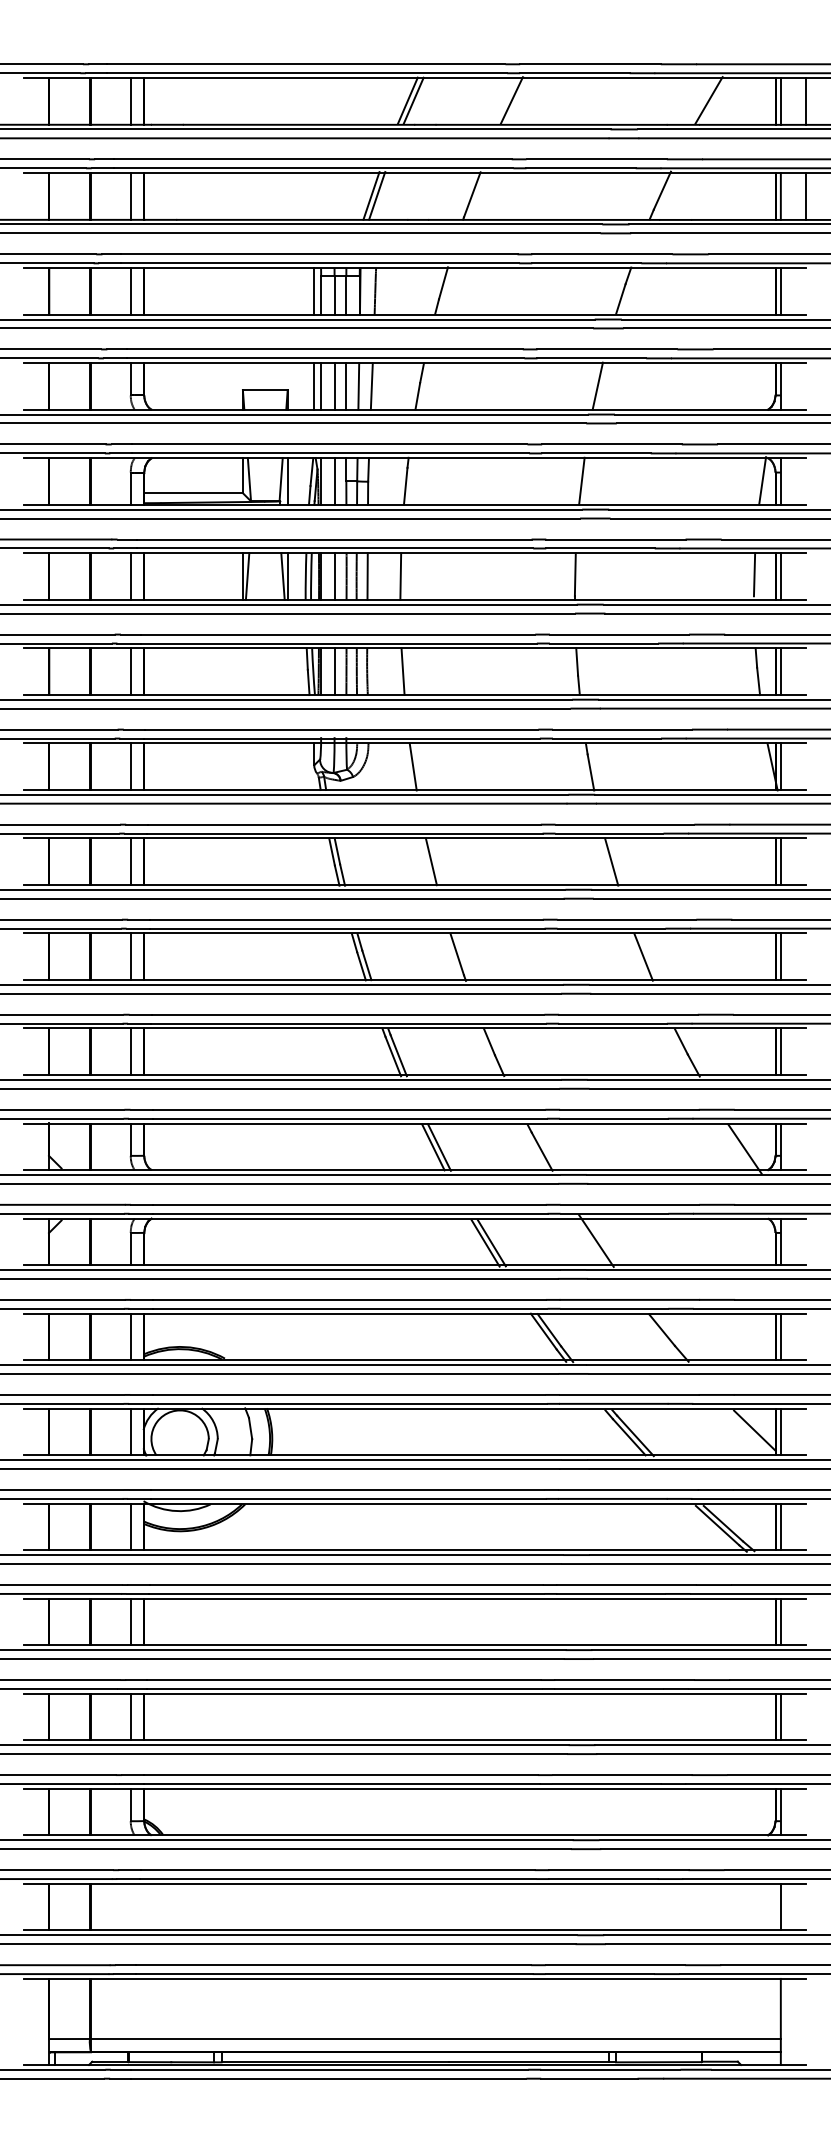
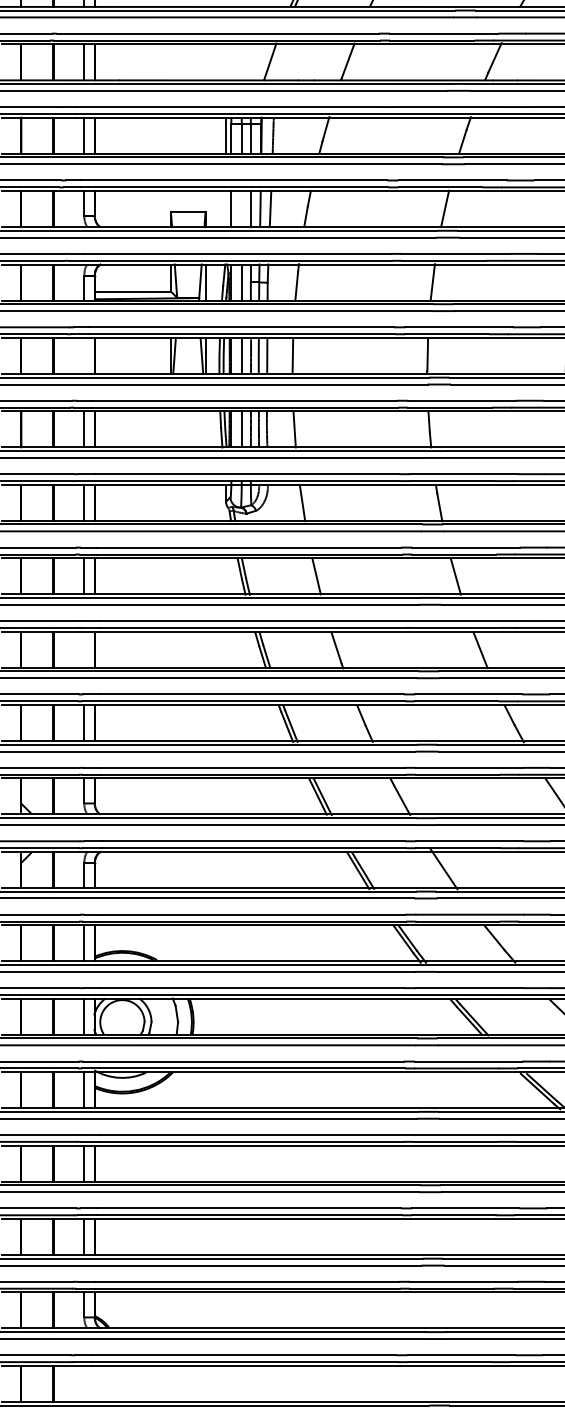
line: (377, 195) -> (274, 61), removed
line: (314, 386) -> (226, 209), removed
line: (334, 386) -> (241, 209), removed
line: (130, 576) -> (84, 355), removed
line: (130, 956) -> (84, 649), removed

